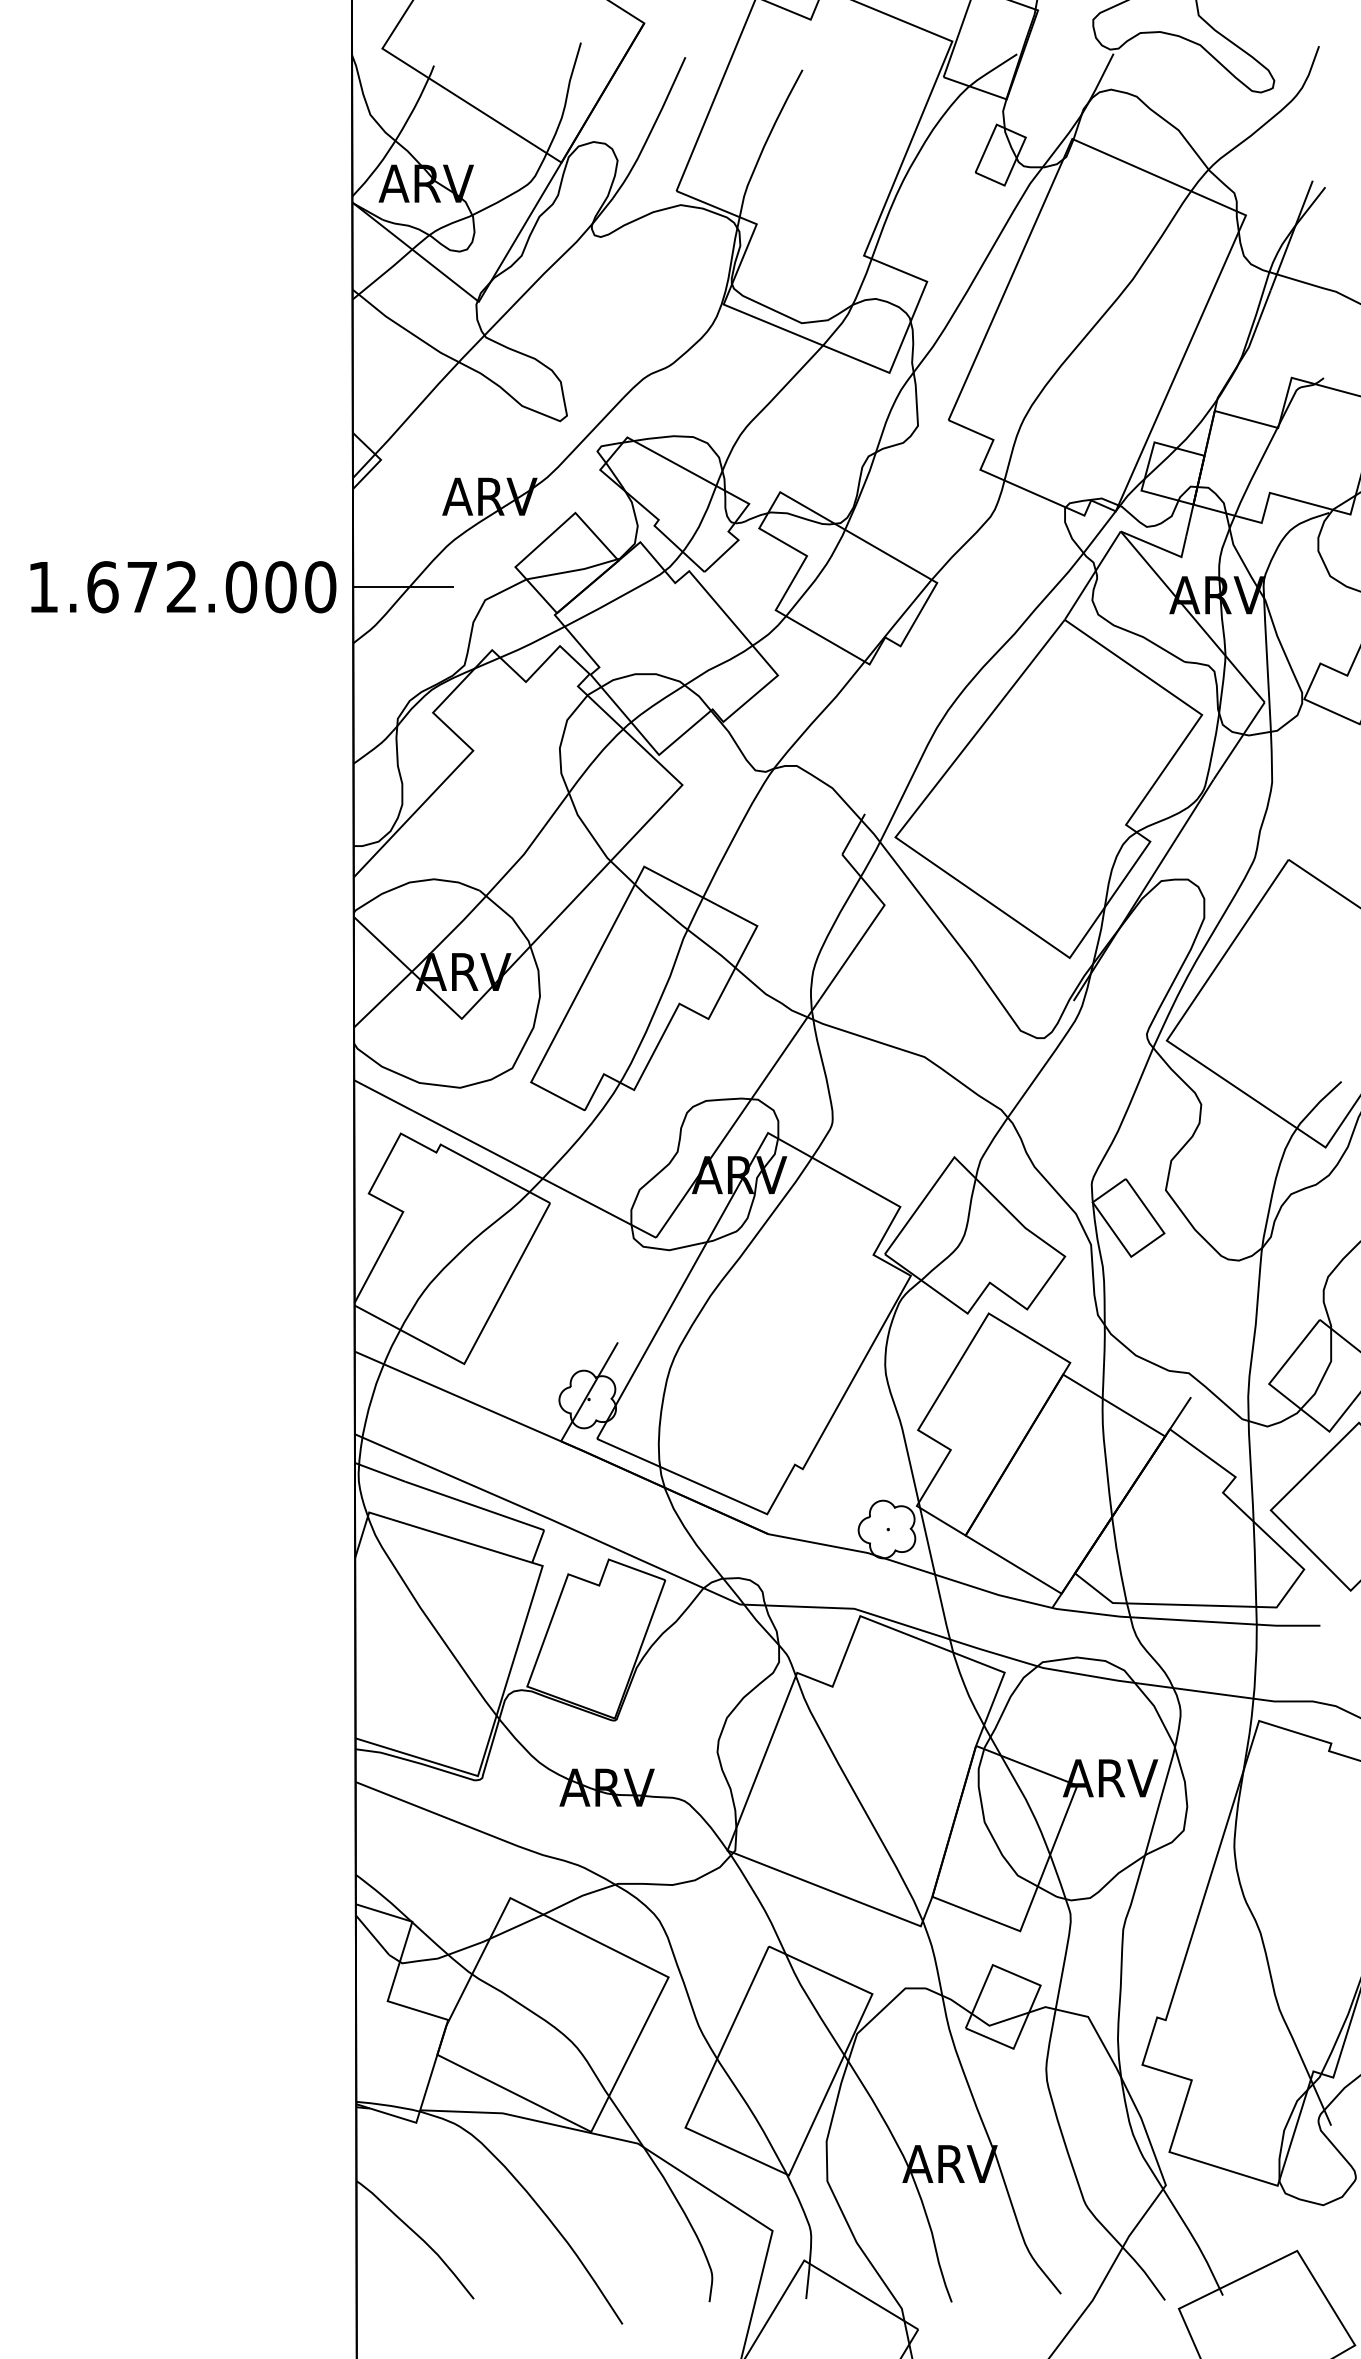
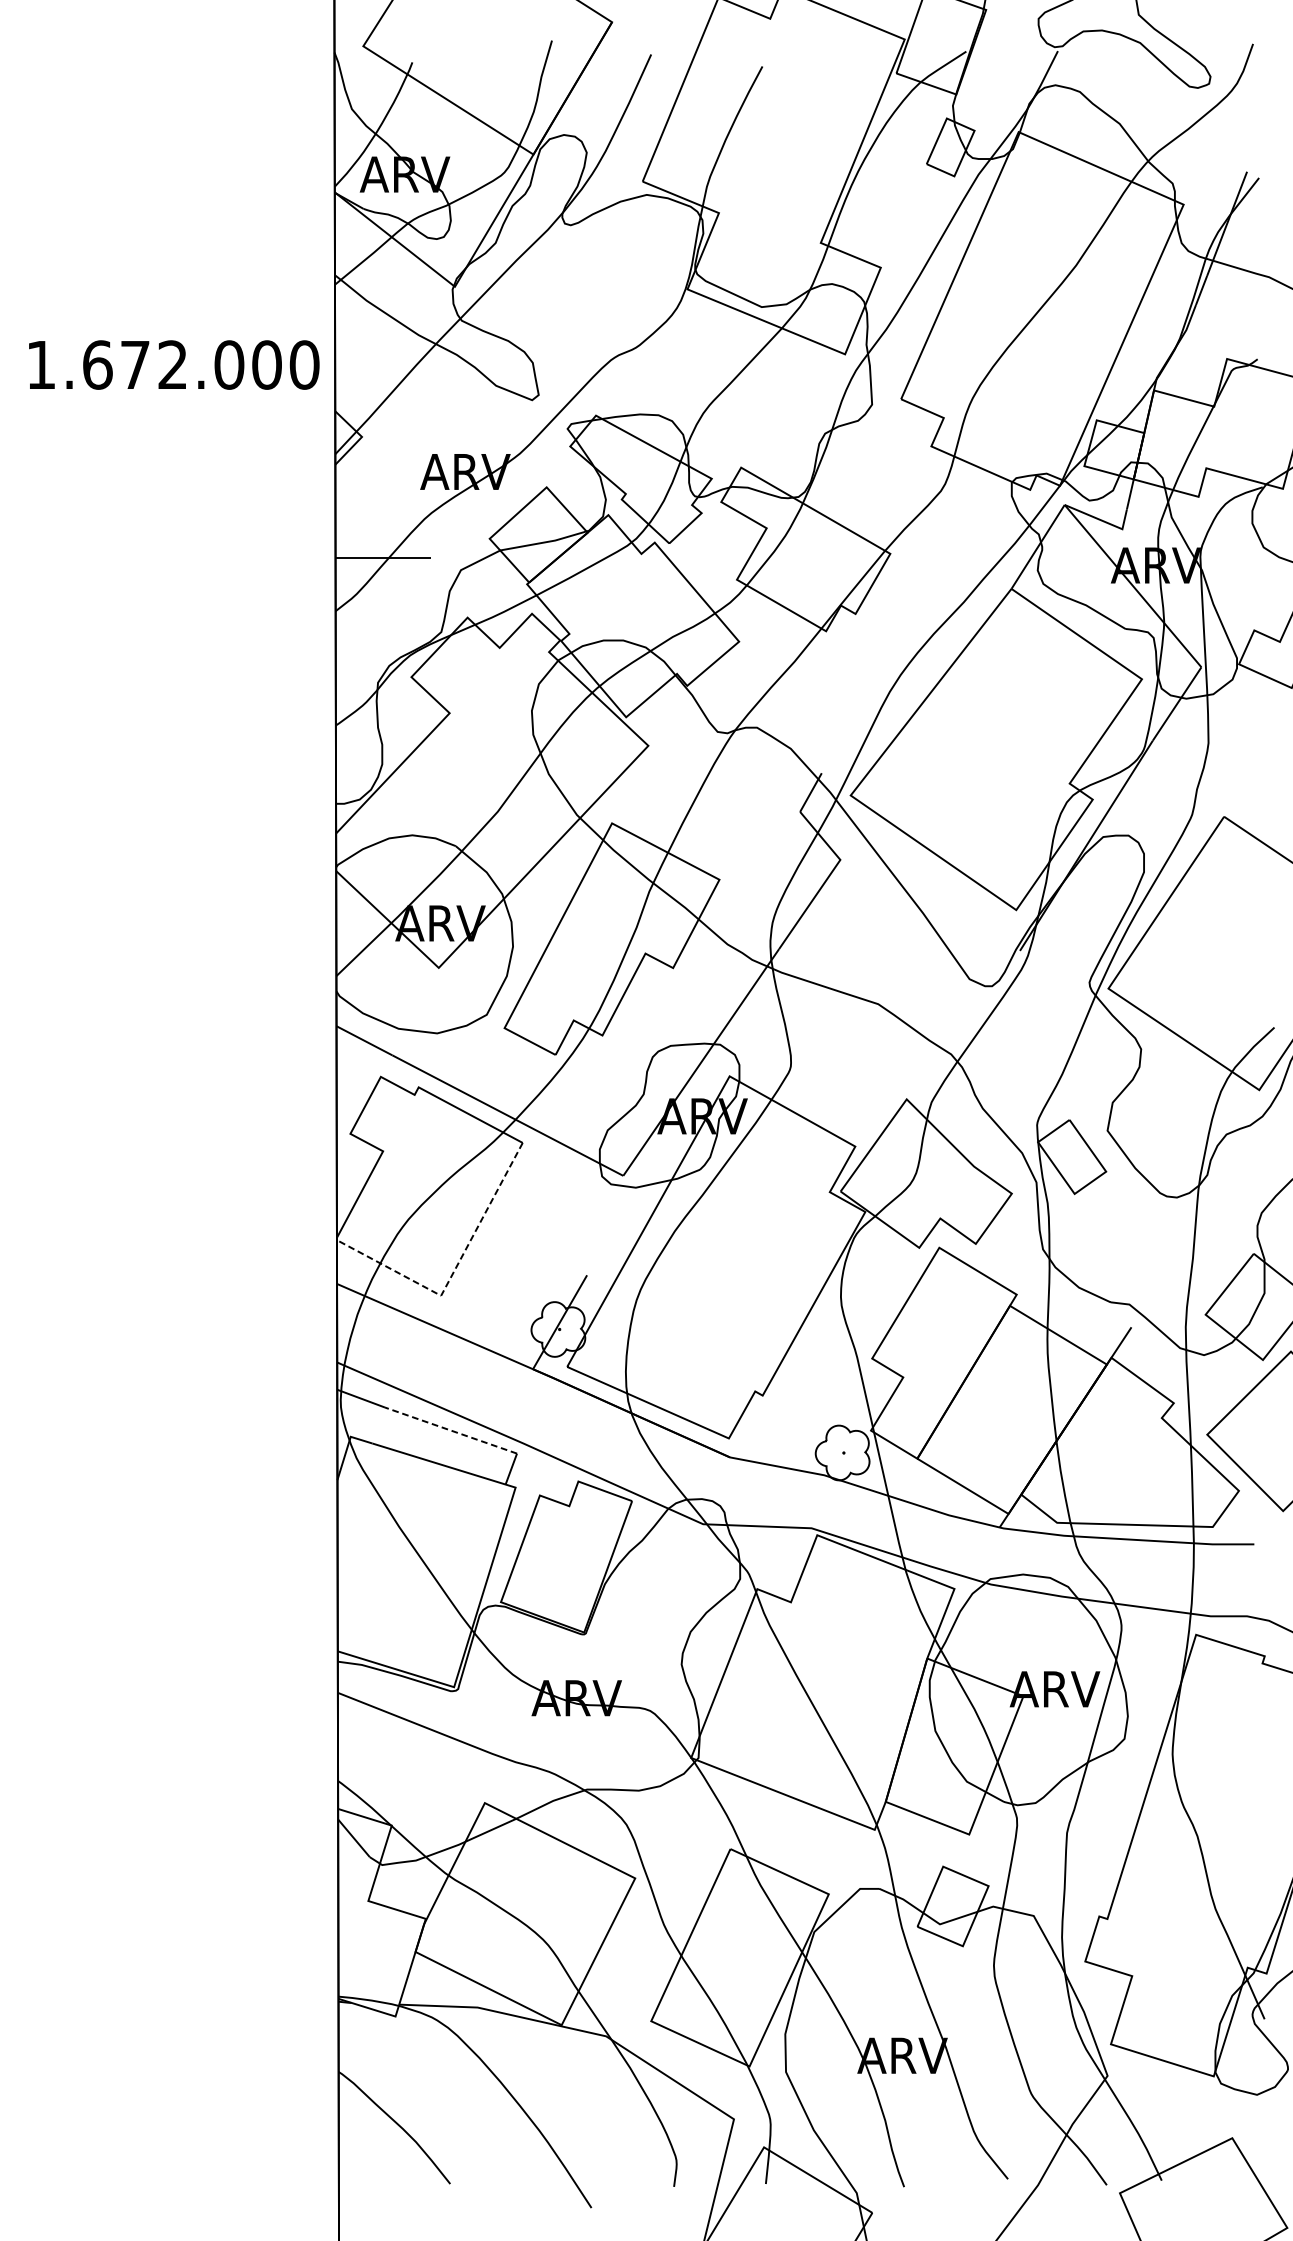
text: (183, 587) -> (174, 365), moved
line: (477, 1339) -> (453, 1272), solid -> dashed
line: (474, 1505) -> (450, 1430), solid -> dashed

